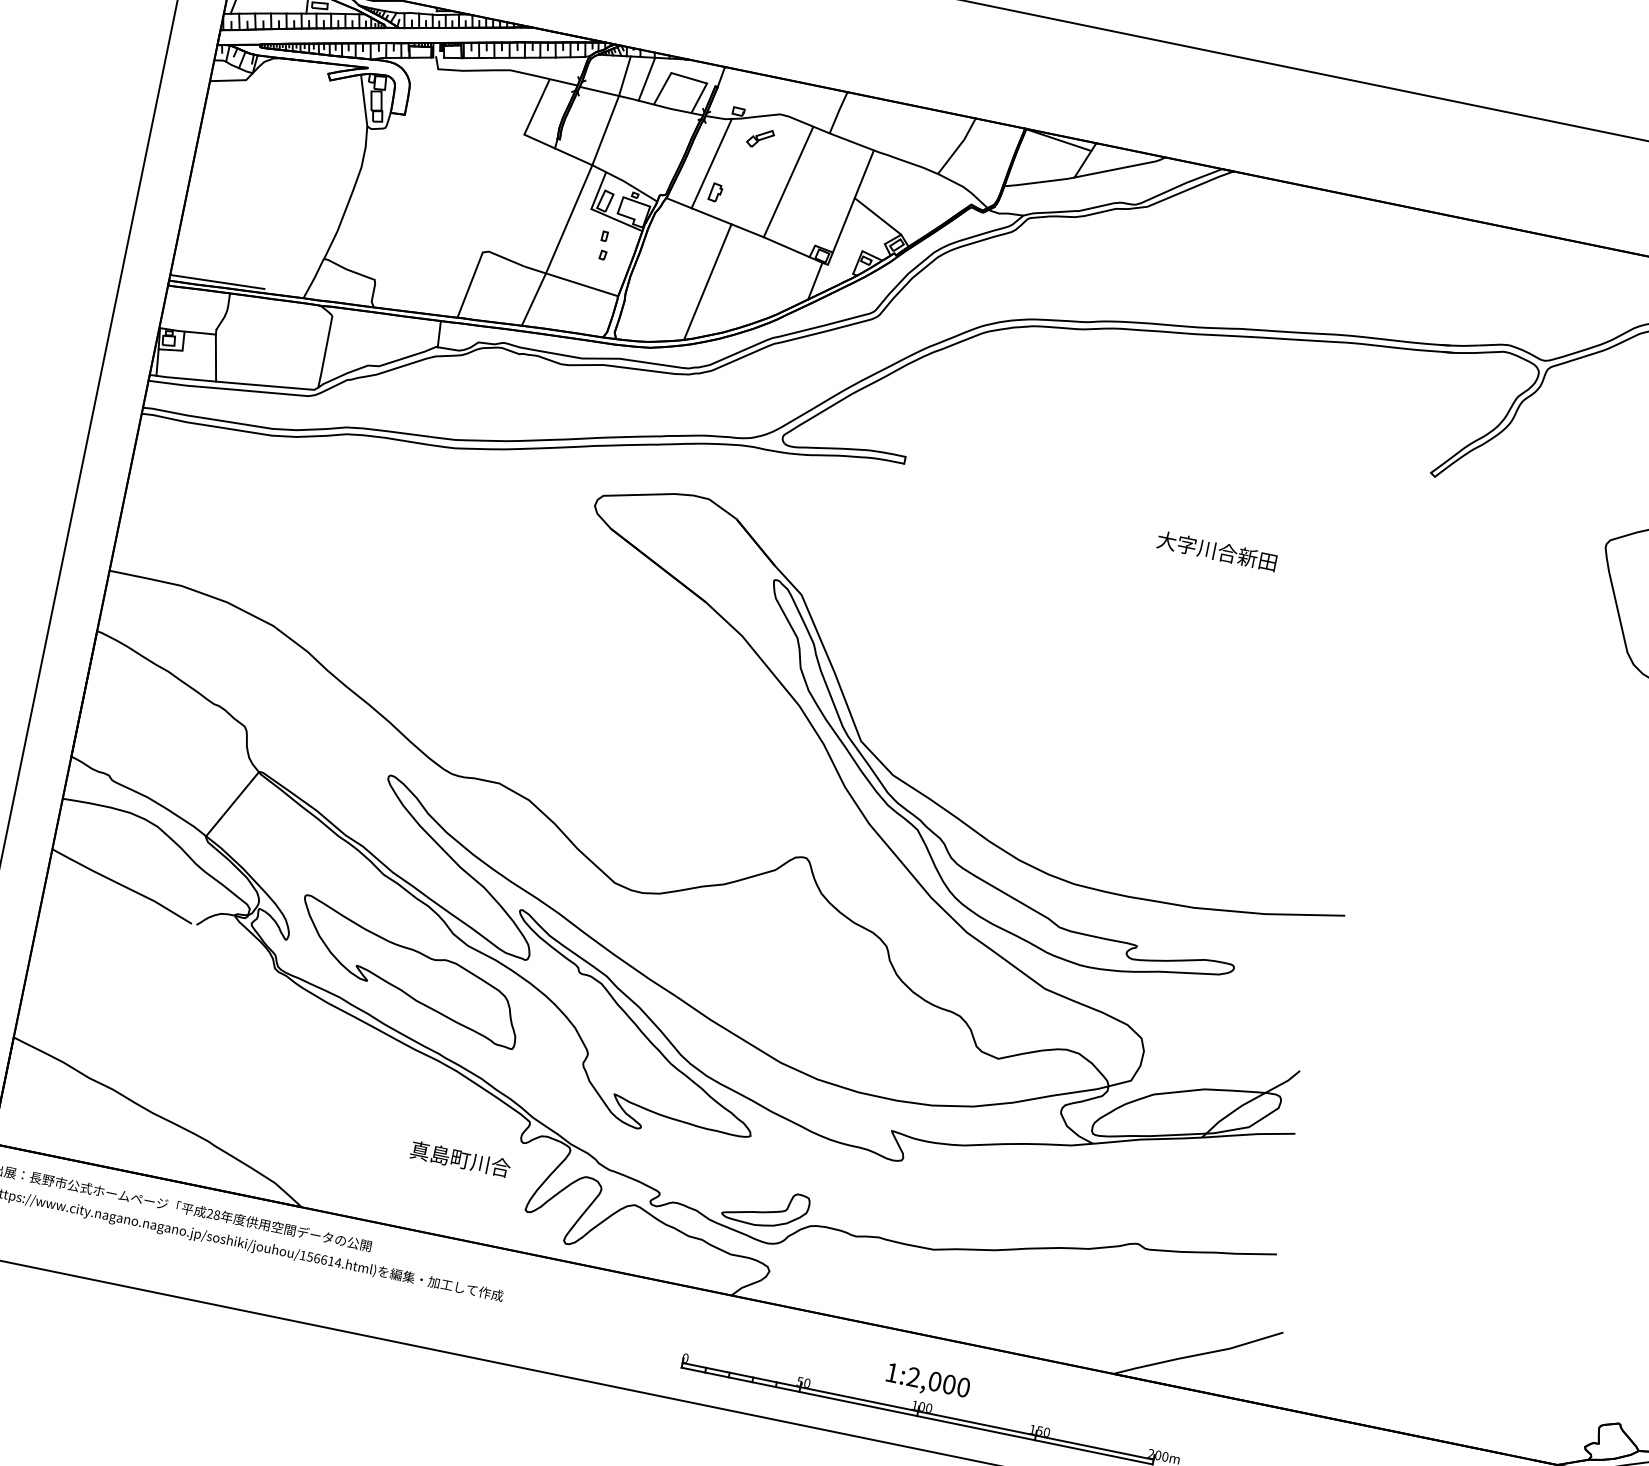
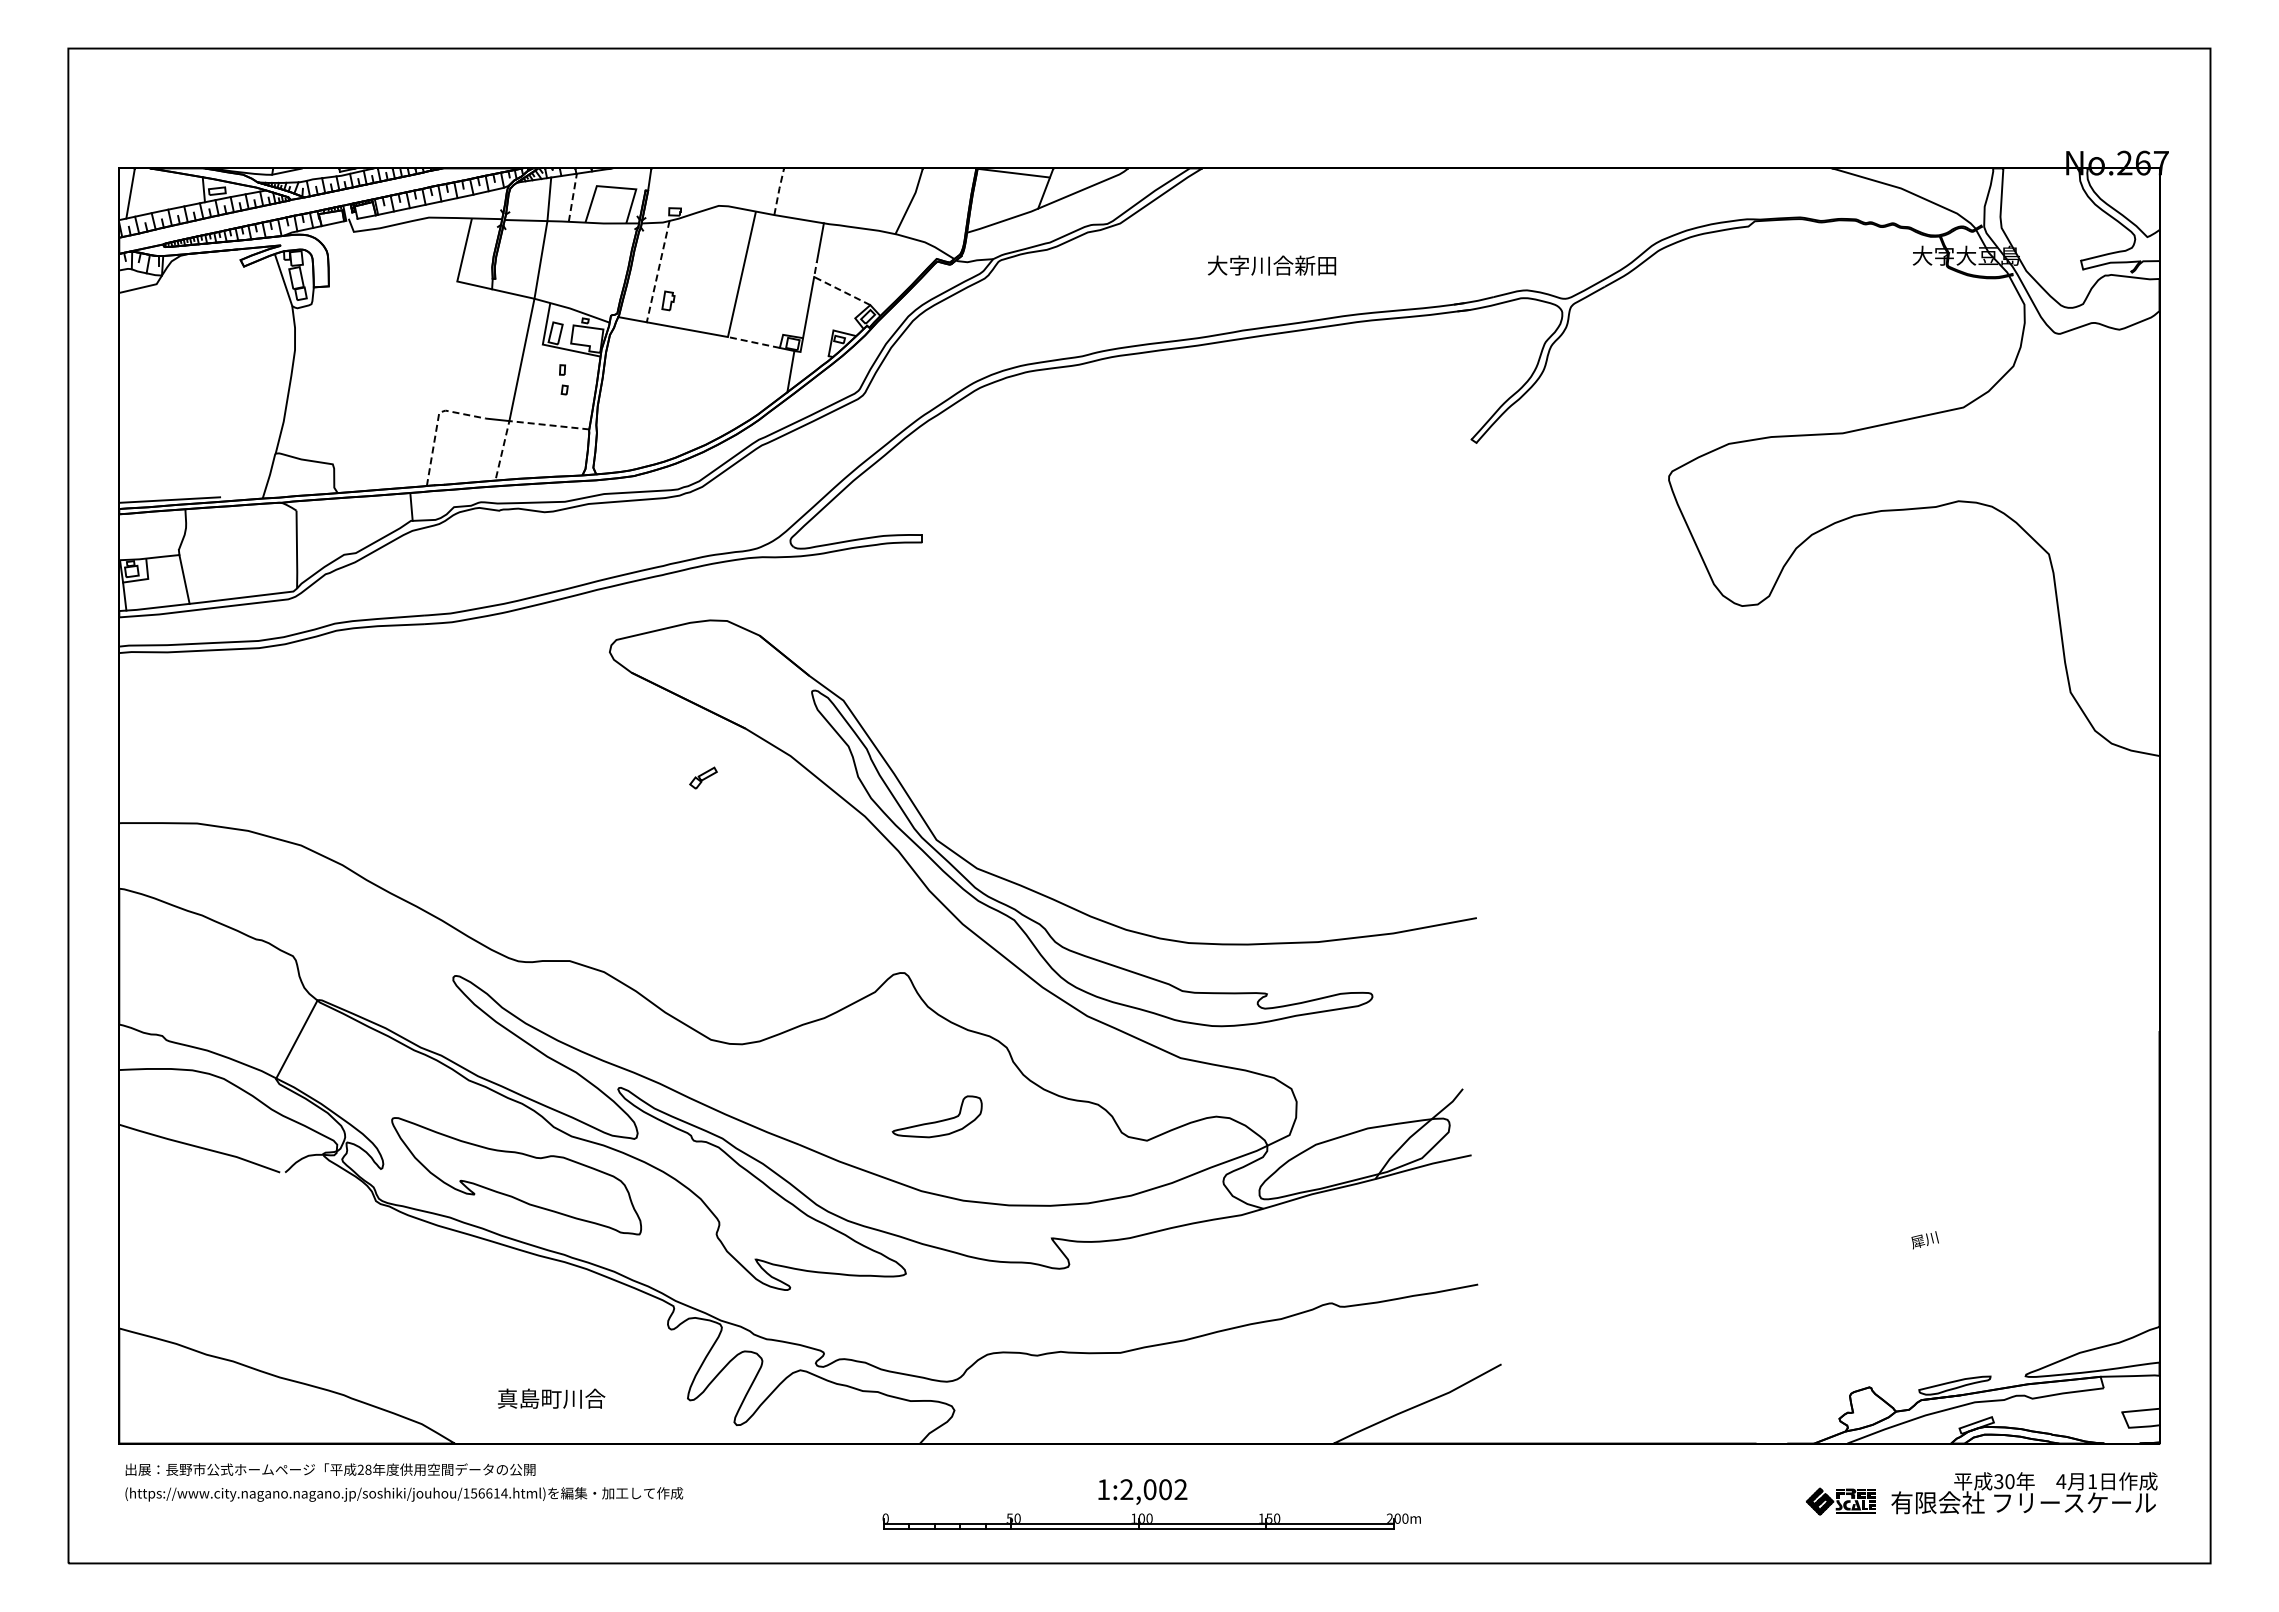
line: (646, 78) -> (572, 197), solid -> dashed
line: (838, 112) -> (778, 191), solid -> dashed
part: (760, 137) -> (703, 777), moved
line: (712, 163) -> (658, 271), solid -> dashed
line: (871, 211) -> (834, 287), solid -> dashed
line: (786, 247) -> (753, 342), solid -> dashed
line: (478, 262) -> (437, 424), solid -> dashed
line: (554, 276) -> (518, 422), solid -> dashed
line: (707, 282) -> (679, 395), removed
text: (1217, 551) -> (1272, 265), moved
text: (460, 1158) -> (551, 1398), moved
part: (765, 1207) -> (936, 1116), moved
text: (963, 1387) -> (1180, 1489), 1:2,000 -> 1:2,002

